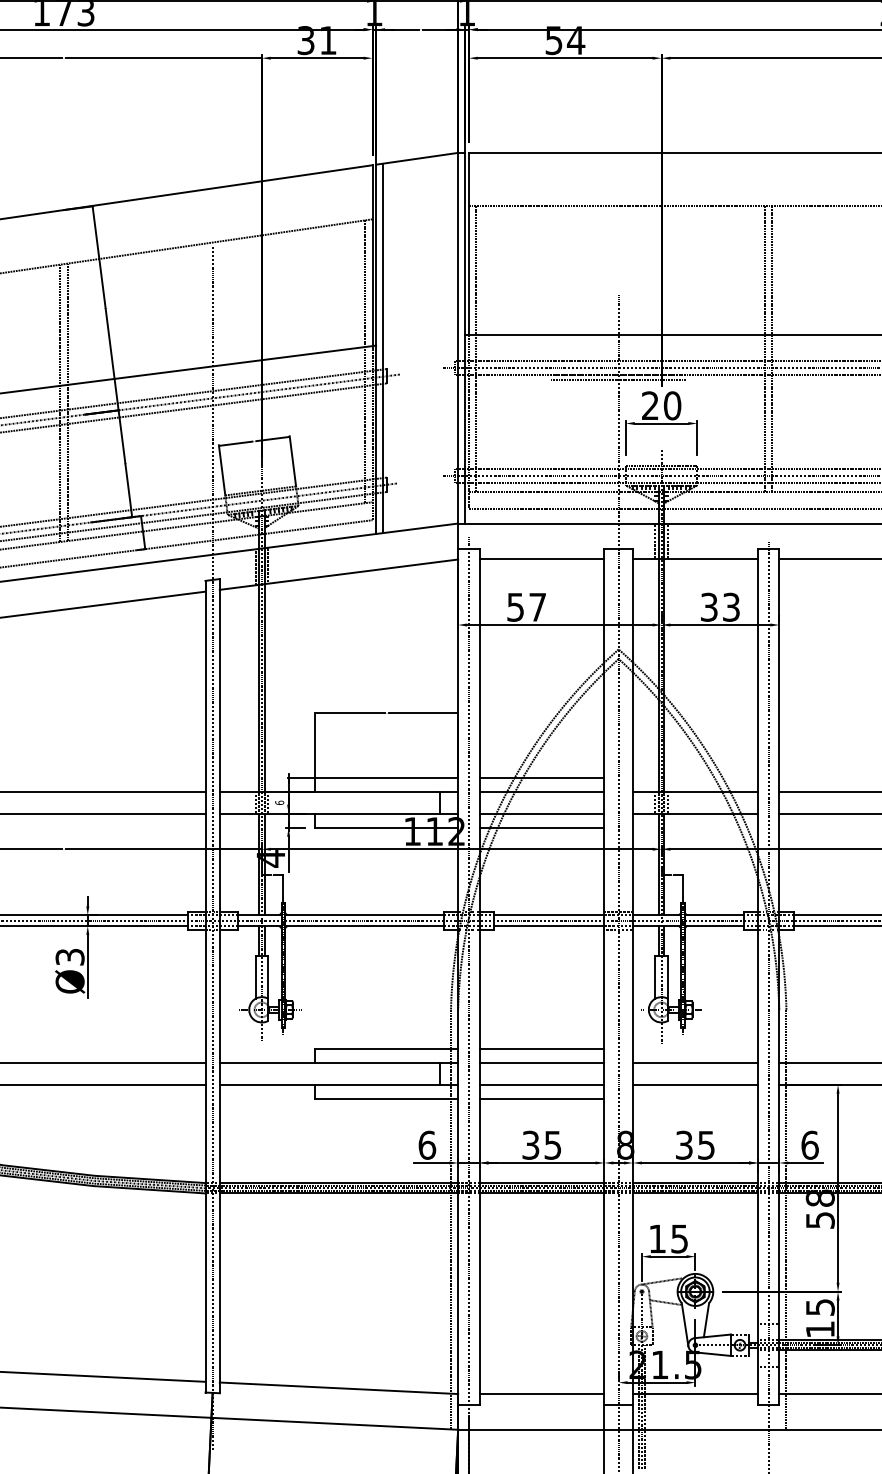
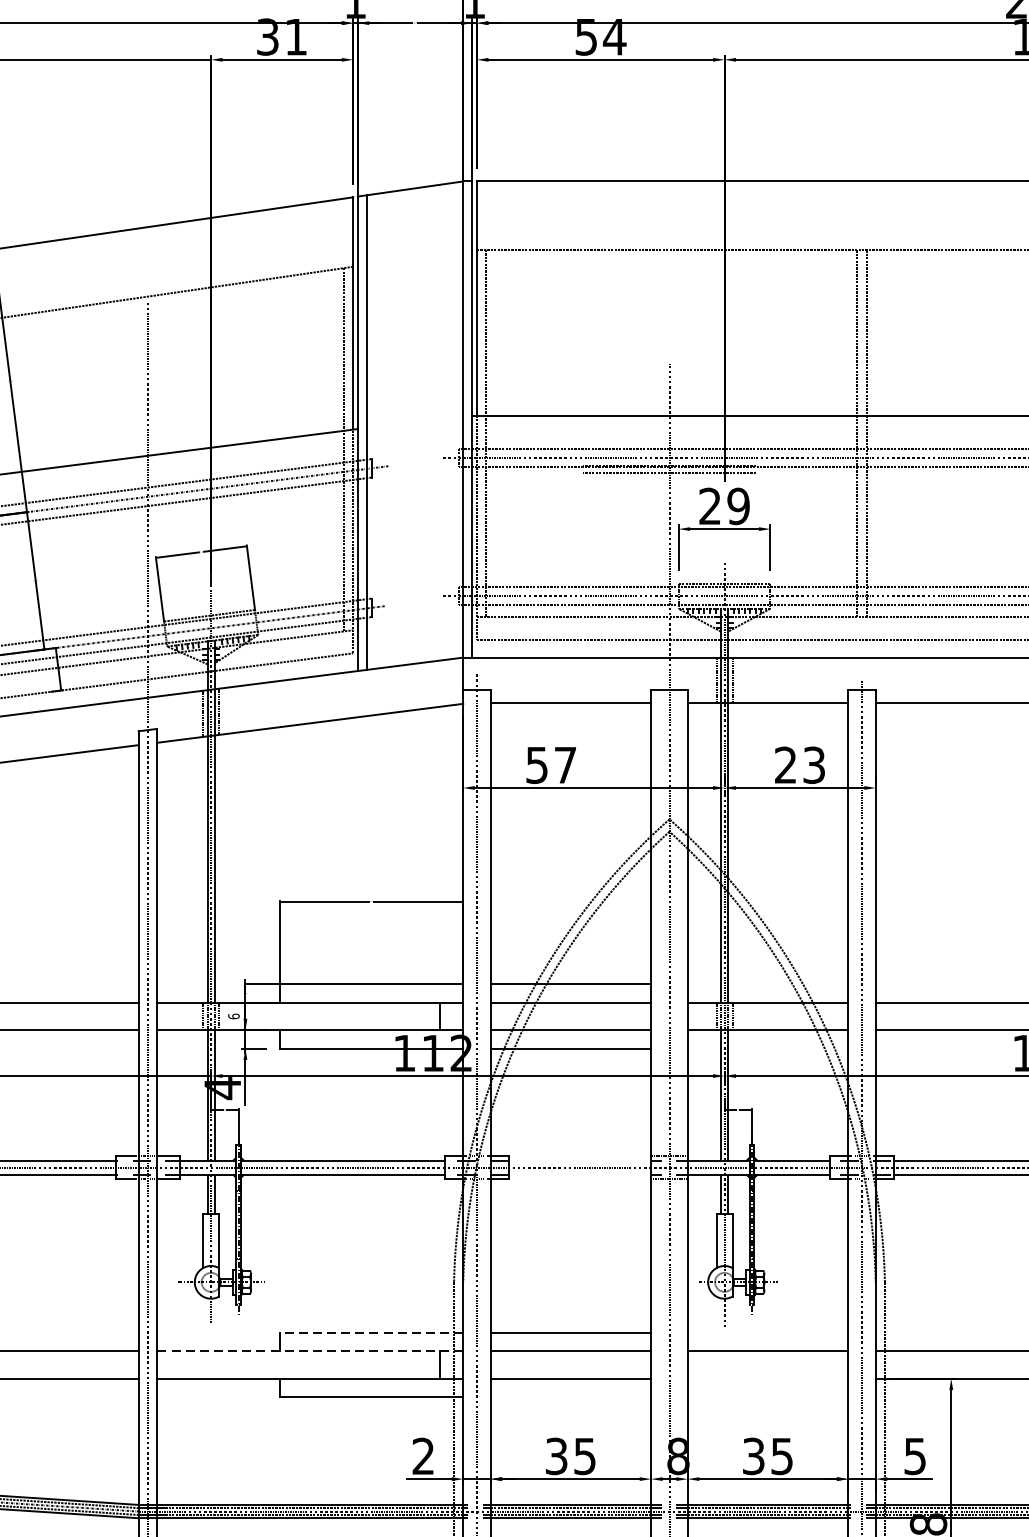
text: (672, 405) -> (738, 505), 20 -> 29
text: (708, 607) -> (784, 765), 33 -> 23
line: (548, 915) -> (579, 1161), removed
line: (548, 925) -> (579, 1174), removed
line: (386, 1049) -> (371, 1333), solid -> dashed
line: (338, 1063) -> (309, 1351), solid -> dashed
line: (695, 1084) -> (768, 1378), removed
line: (541, 1099) -> (570, 1397), removed
text: (427, 1144) -> (423, 1455), 6 -> 2
text: (809, 1144) -> (914, 1455), 6 -> 5

